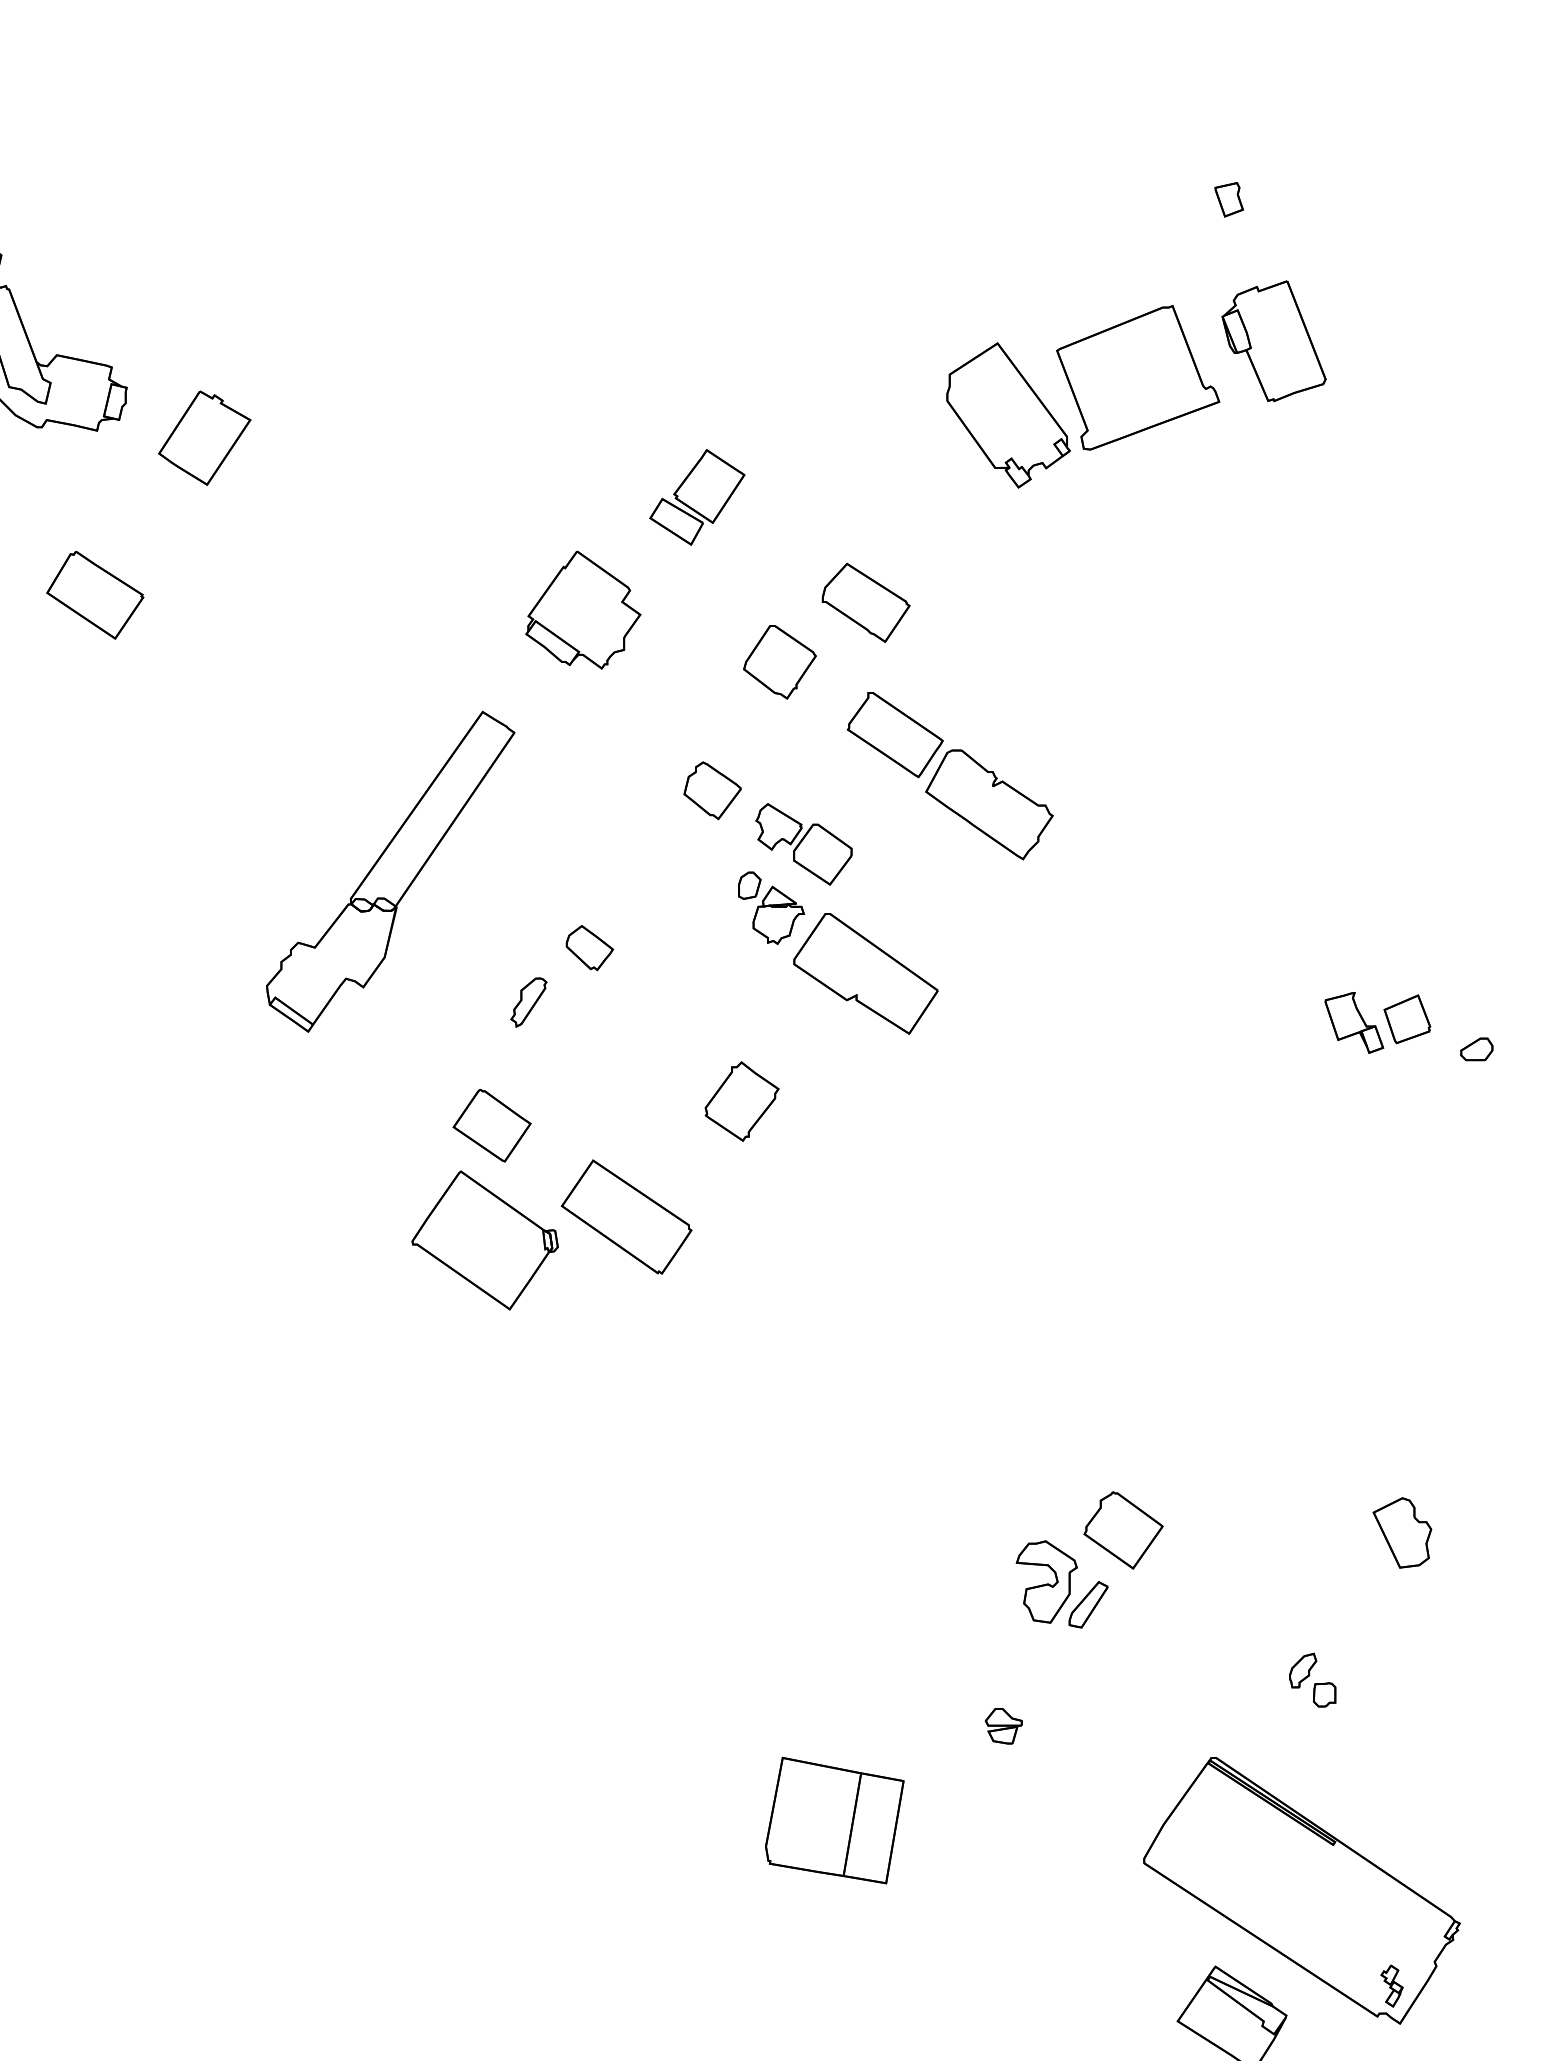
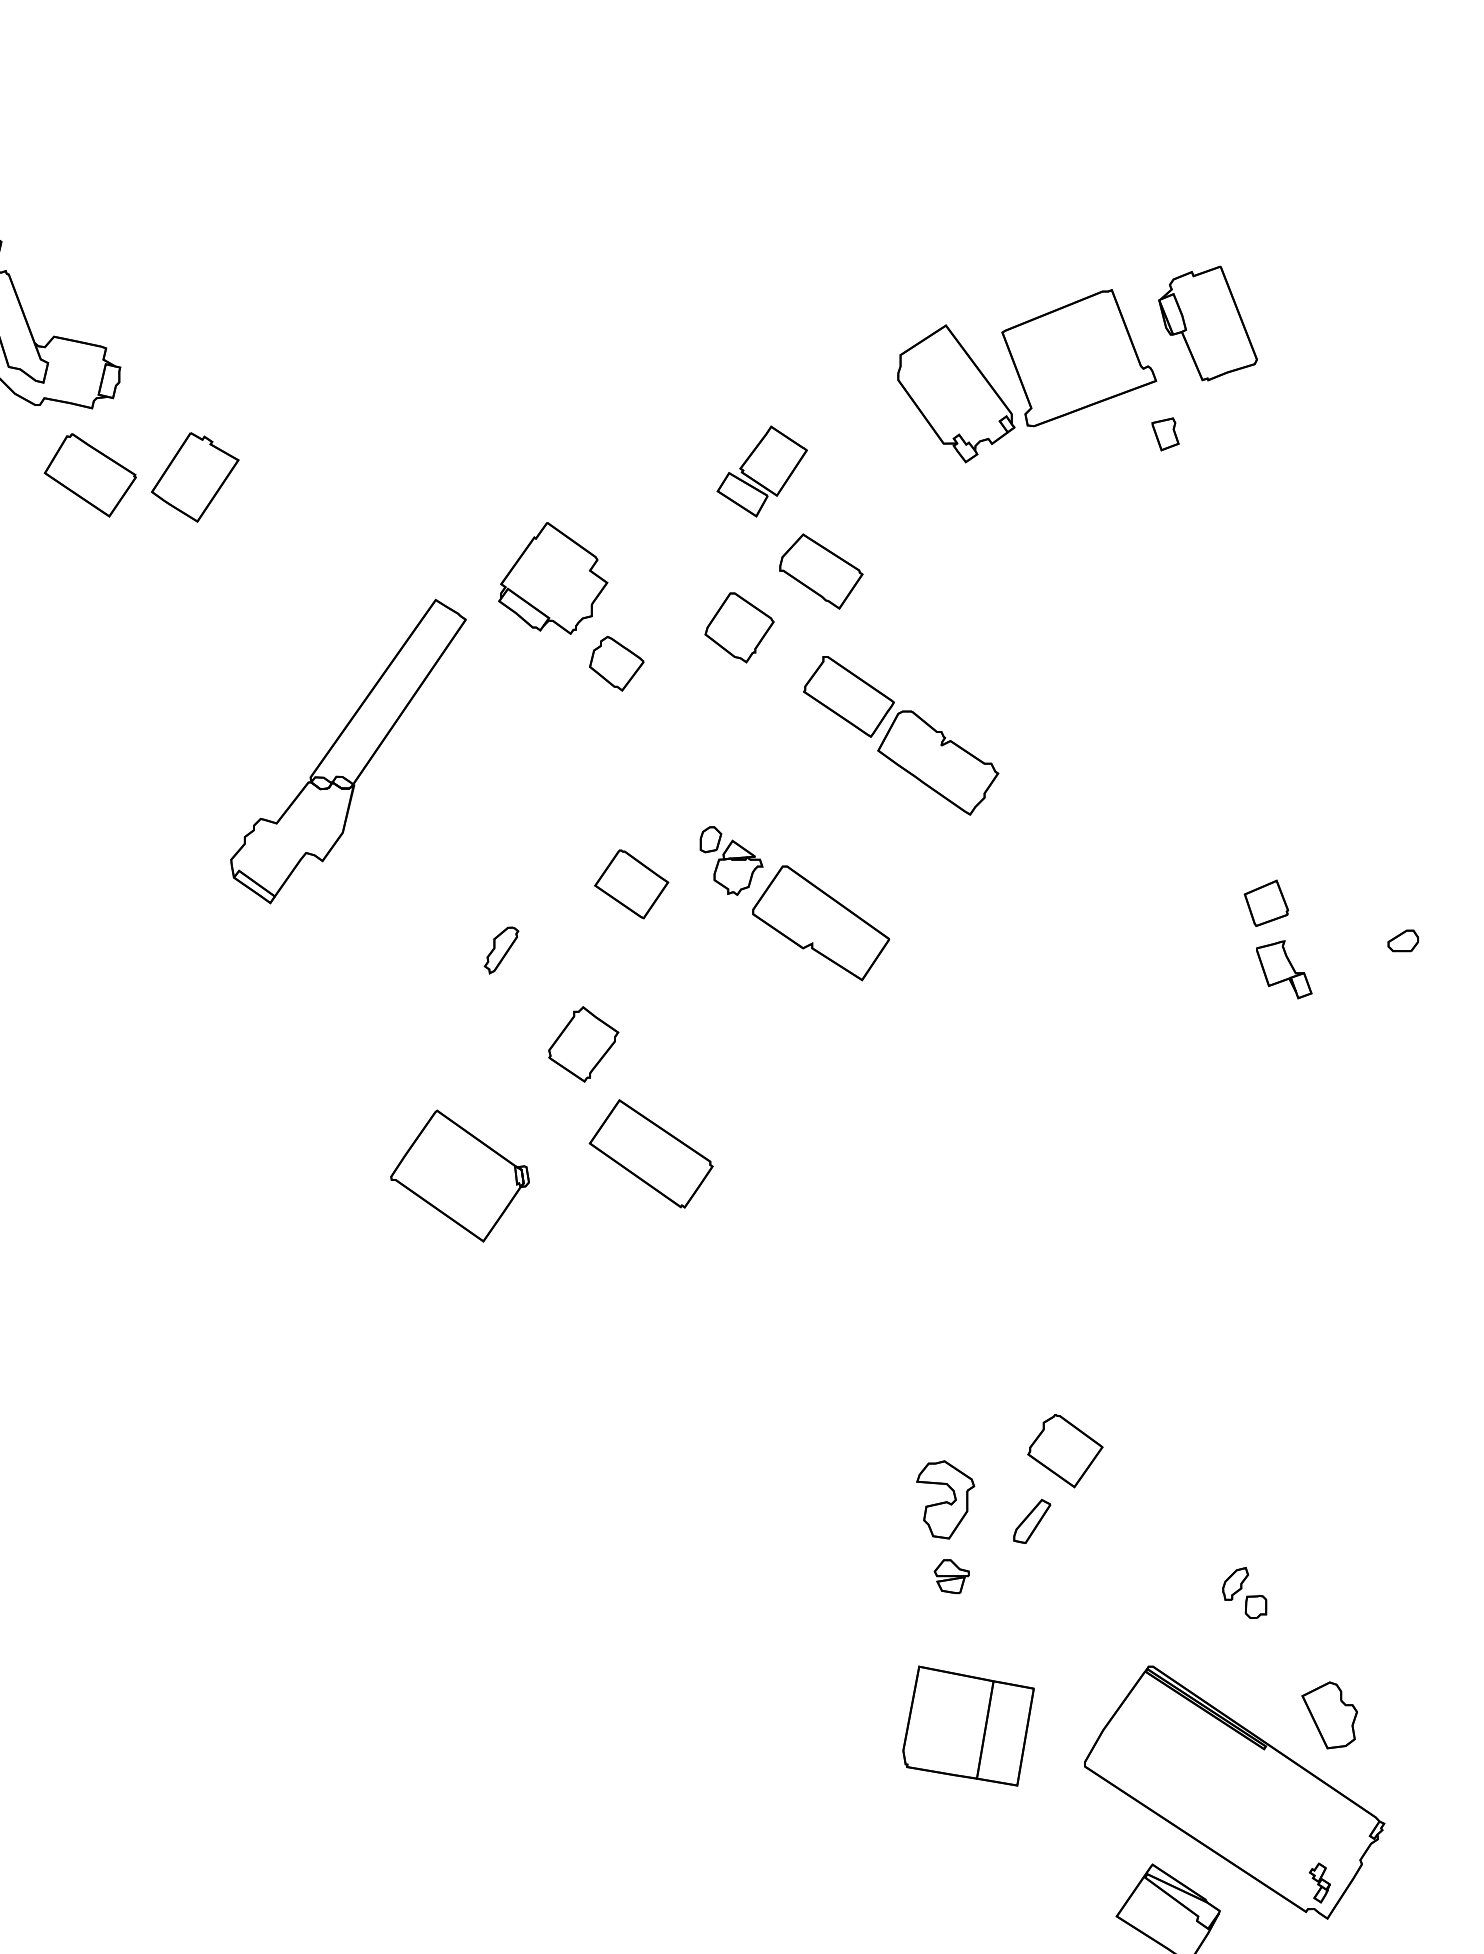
part: (1229, 199) -> (1165, 434), moved
part: (205, 438) -> (195, 477), moved
part: (696, 497) -> (761, 471), moved
part: (94, 595) -> (89, 475), moved
part: (712, 790) -> (616, 663), moved
part: (804, 844) -> (762, 800), removed
part: (390, 871) -> (348, 751), moved
part: (590, 947) -> (559, 898), removed
part: (1407, 1018) -> (1266, 902), moved
part: (1475, 1048) -> (1402, 940), moved
part: (741, 1101) -> (583, 1044), moved
part: (491, 1125) -> (631, 884), moved
part: (625, 1216) -> (650, 1153), moved
part: (1402, 1533) -> (1329, 1715), moved
part: (1046, 1581) -> (945, 1499), moved
part: (1003, 1726) -> (951, 1576), moved
part: (834, 1819) -> (968, 1725), moved

